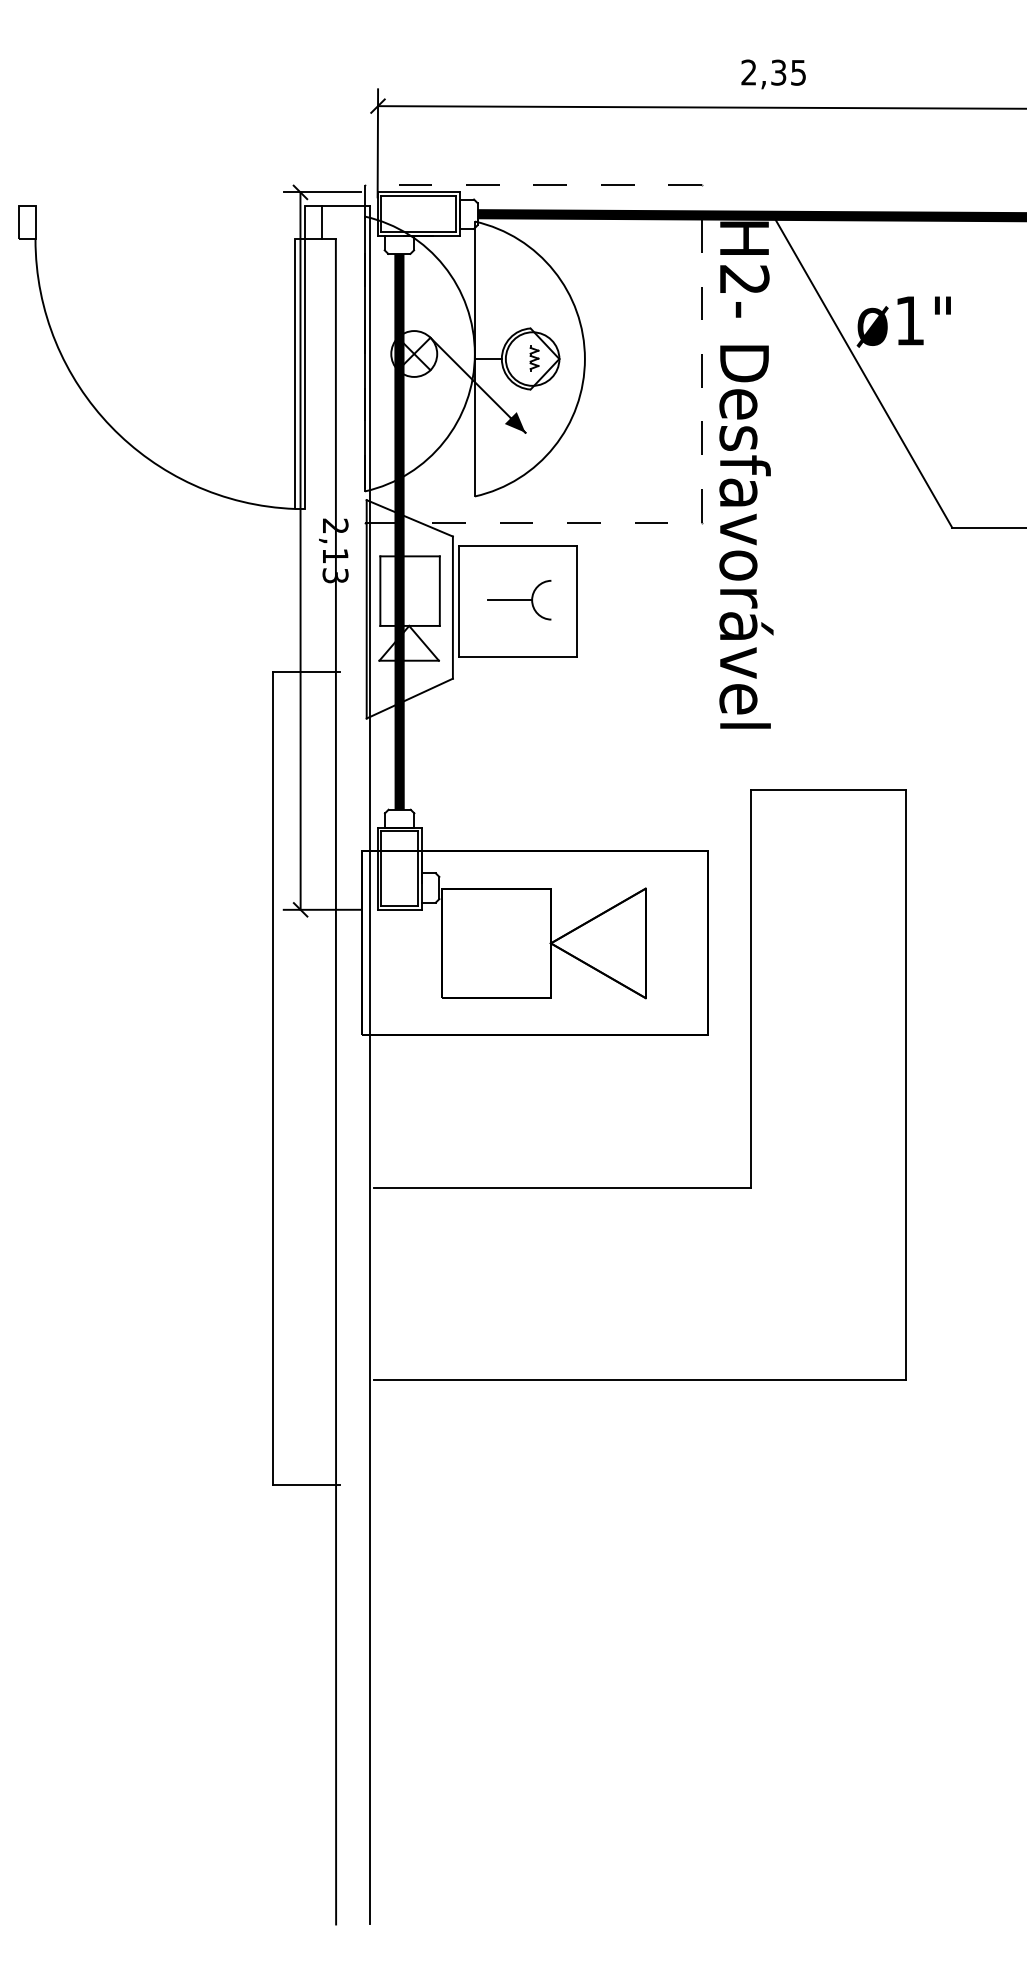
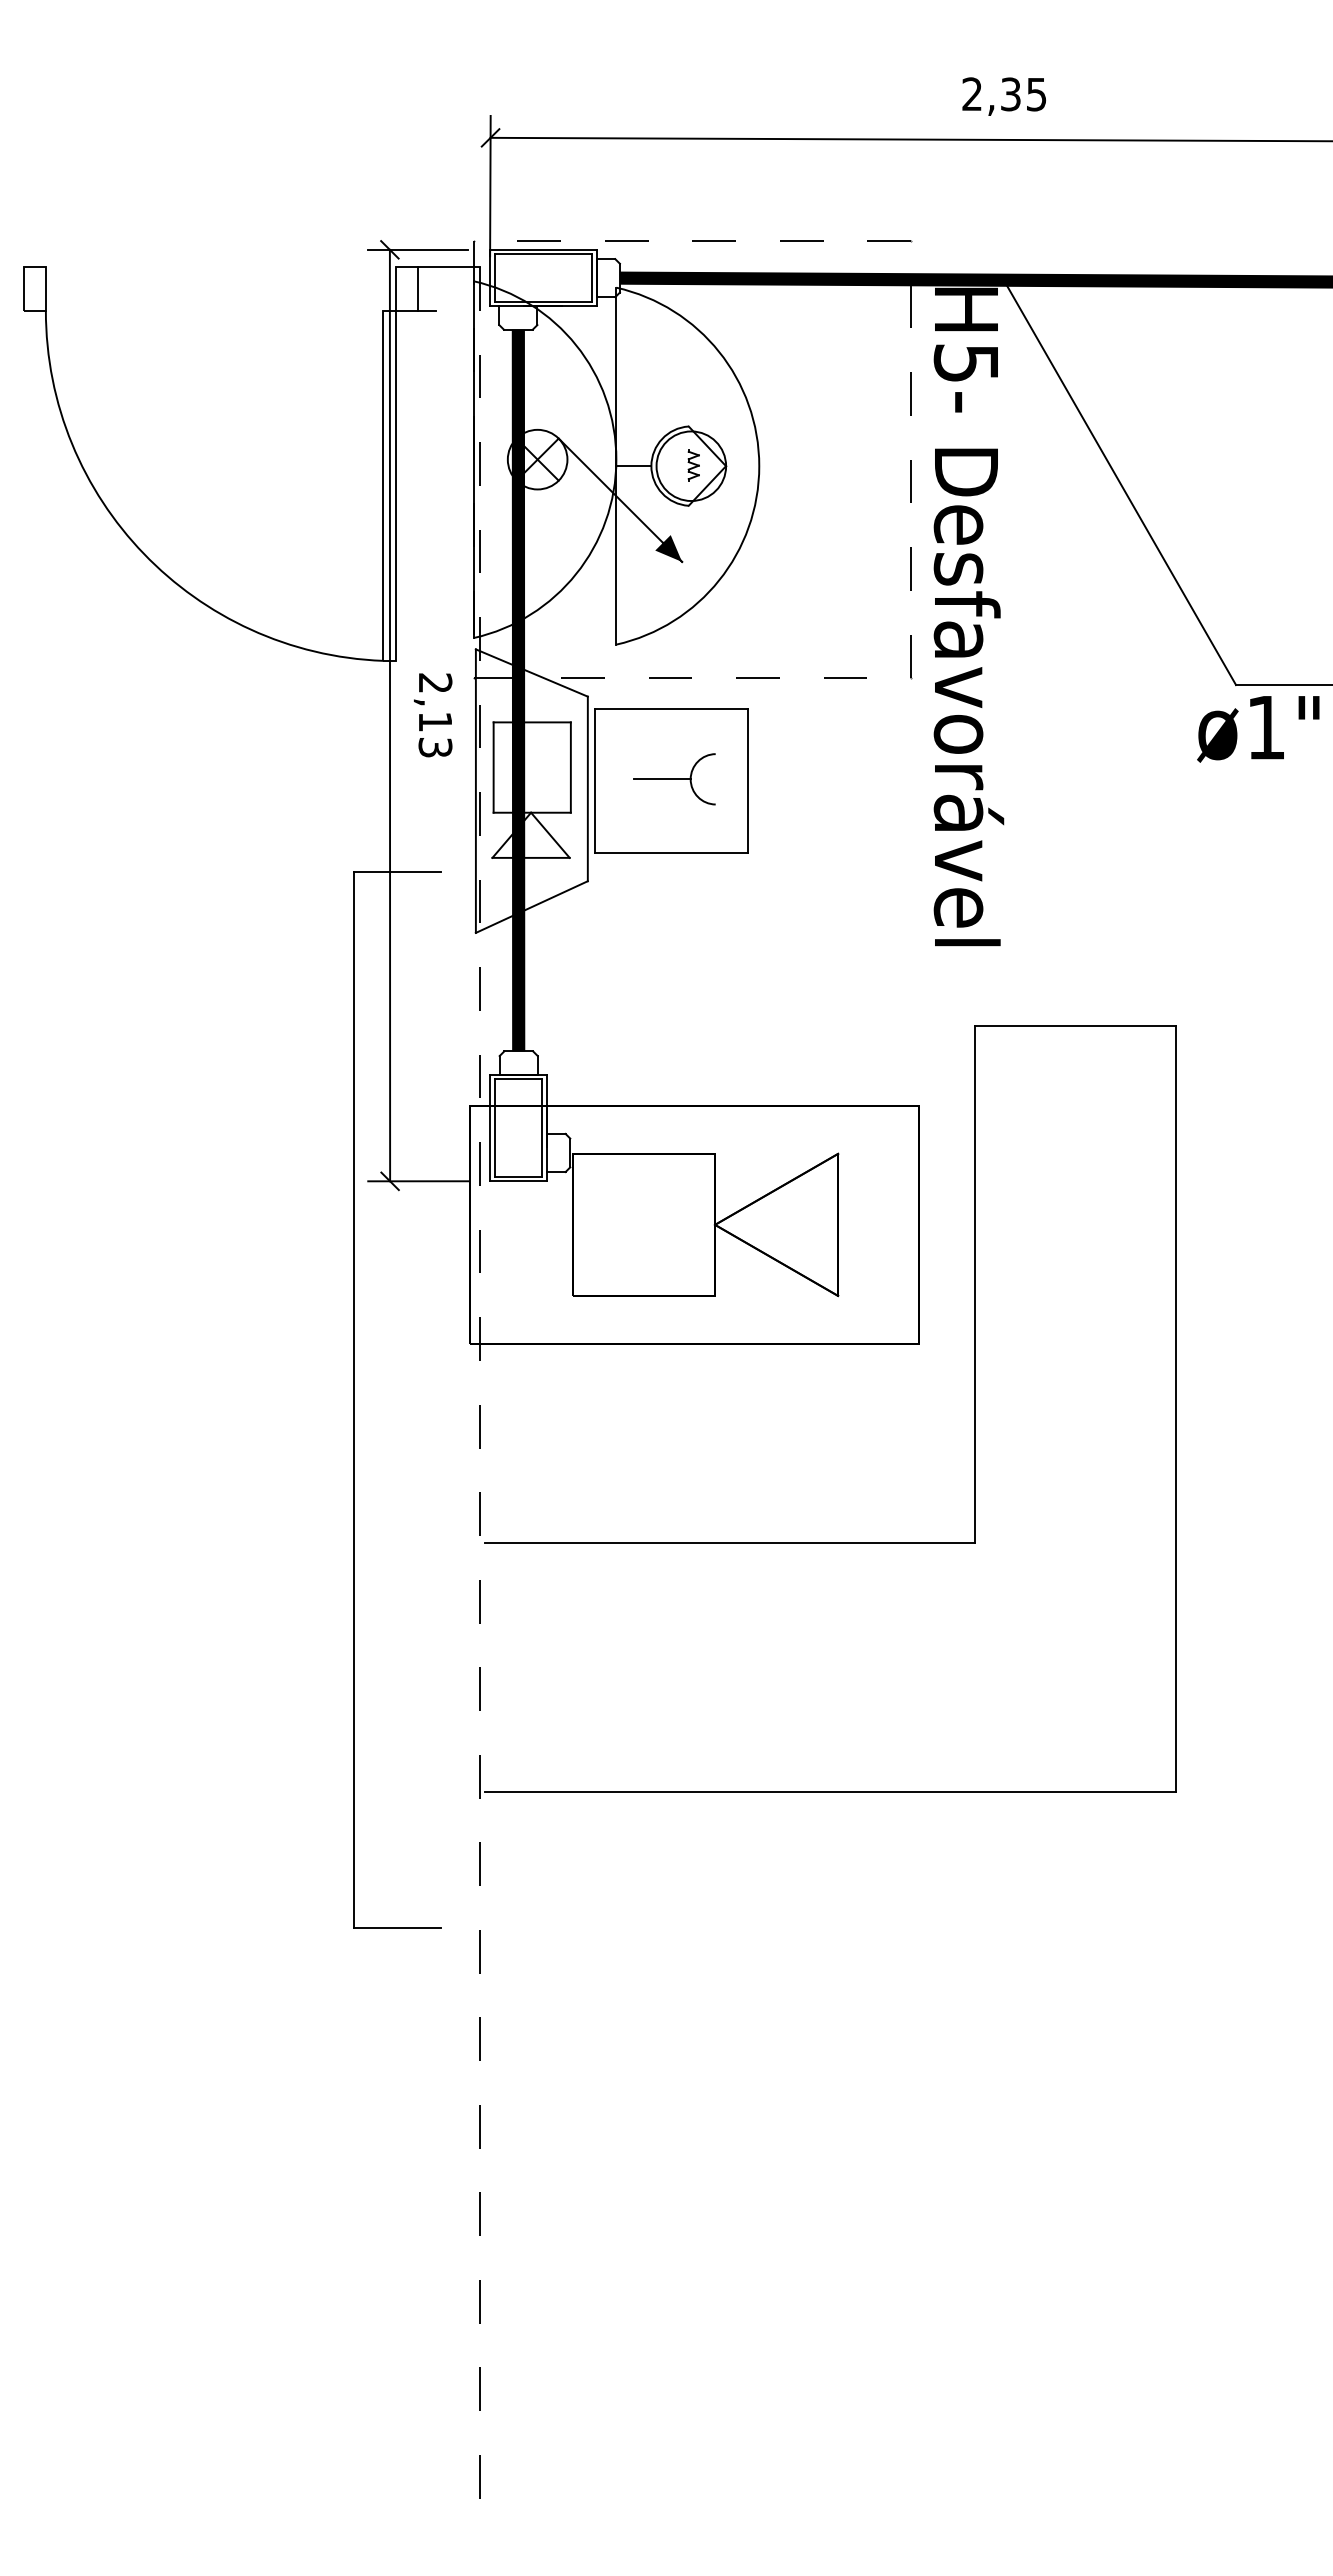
text: (744, 279) -> (966, 362), H2- -> H5-
text: (903, 322) -> (1258, 729), moved
line: (369, 1064) -> (479, 1382), solid -> dashed
line: (335, 1081) -> (435, 1404), removed

